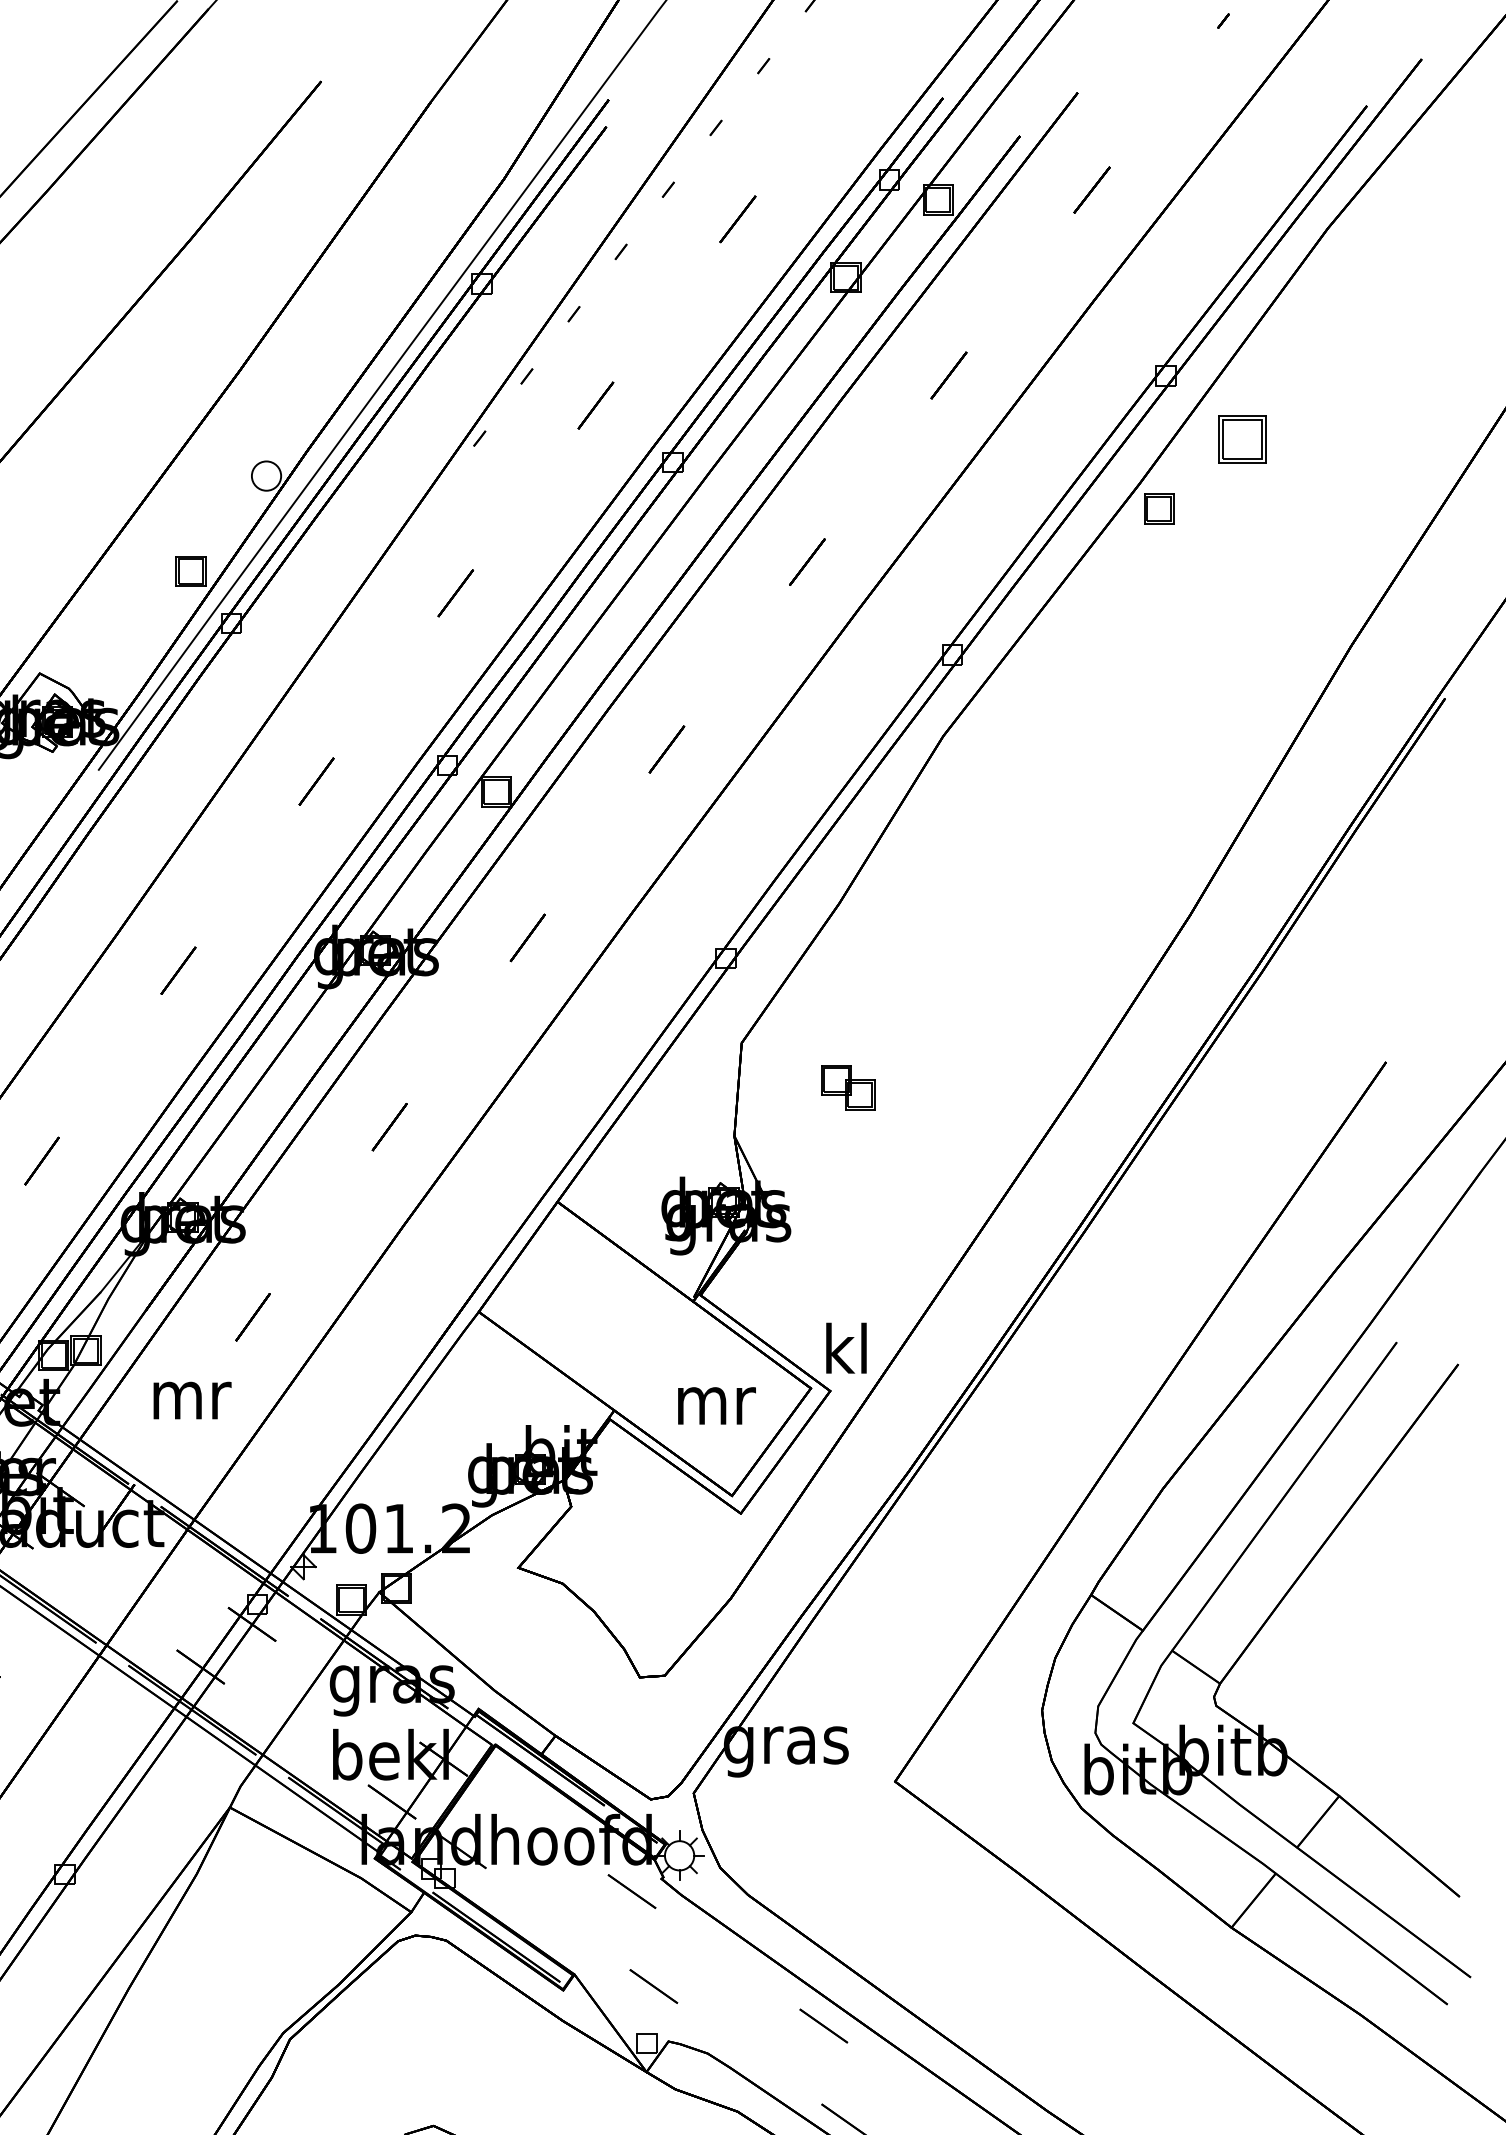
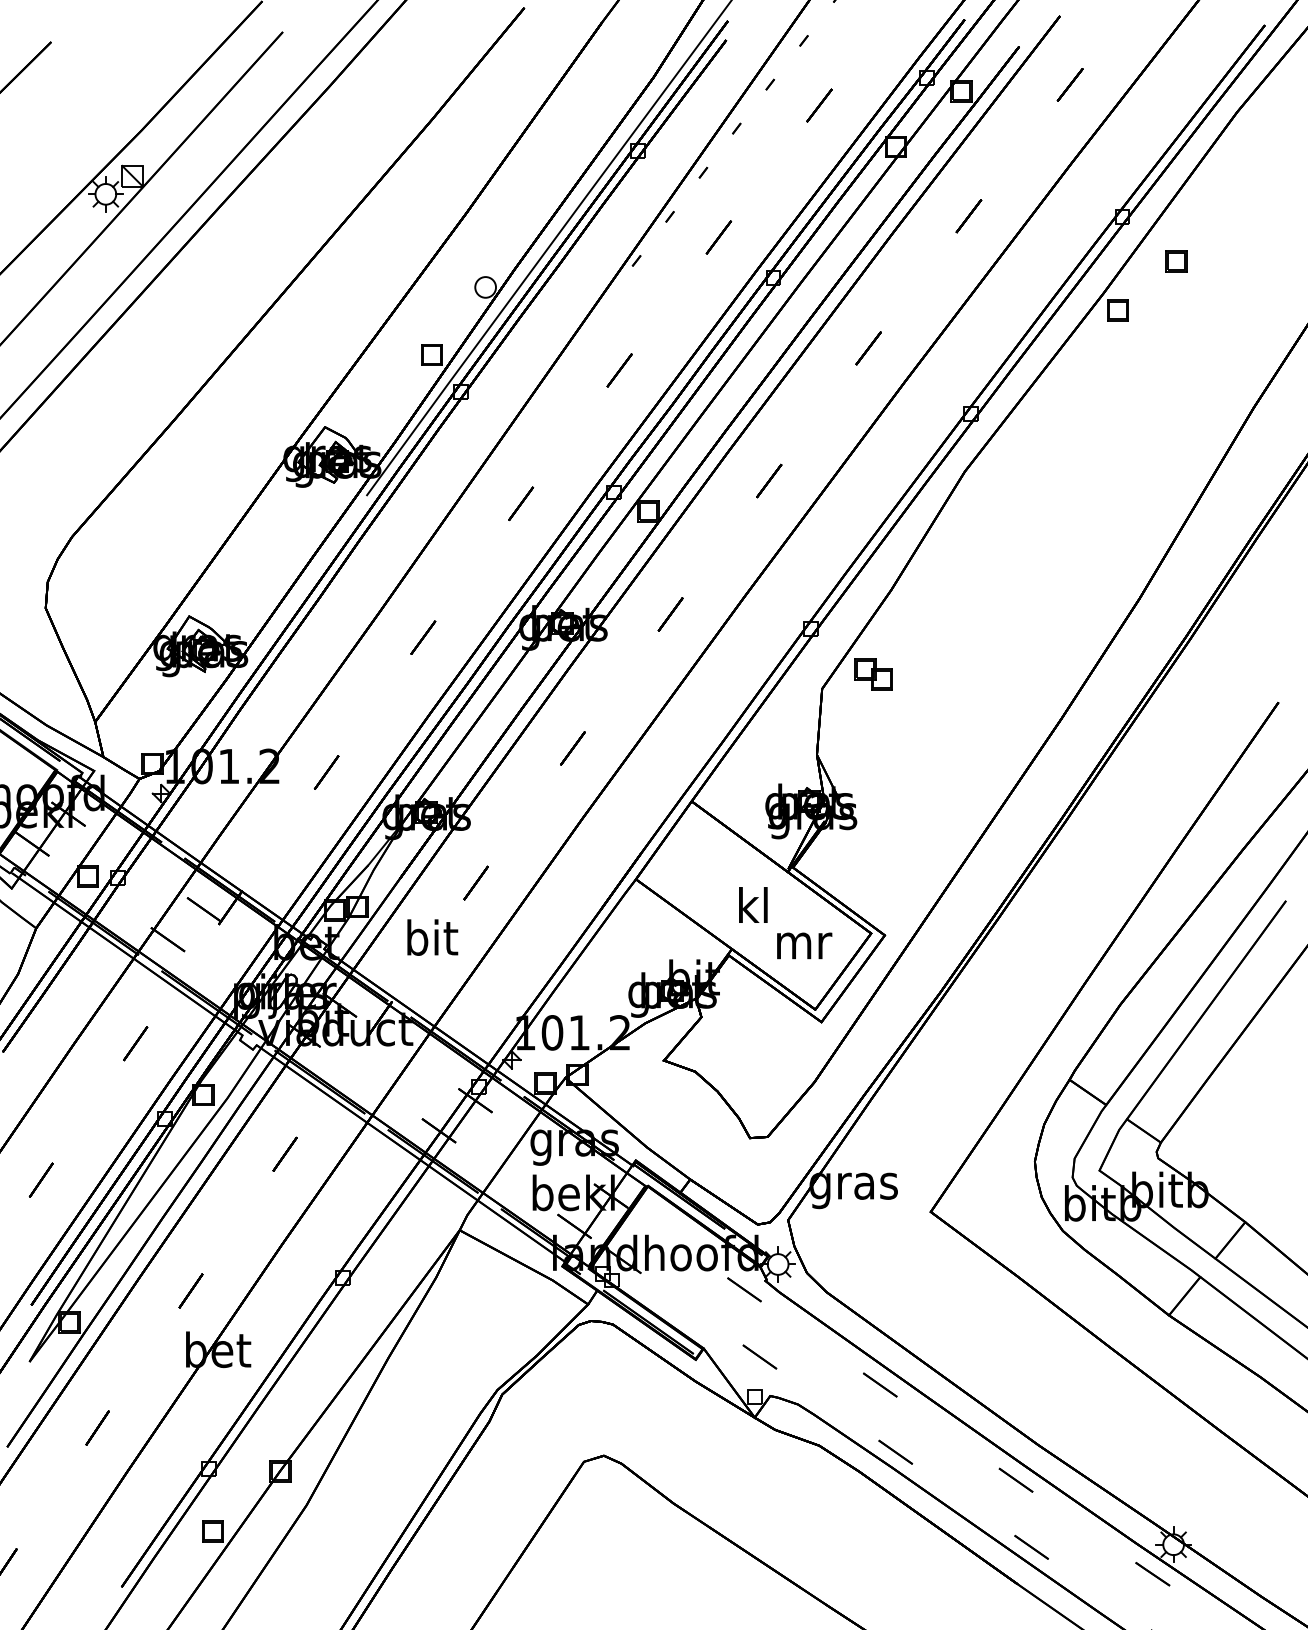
part: (1242, 439) -> (1176, 261), size x0.62
part: (848, 1087) -> (873, 674), moved
text: (846, 1347) -> (753, 904), moved
text: (191, 1394) -> (432, 937), mr -> bit

